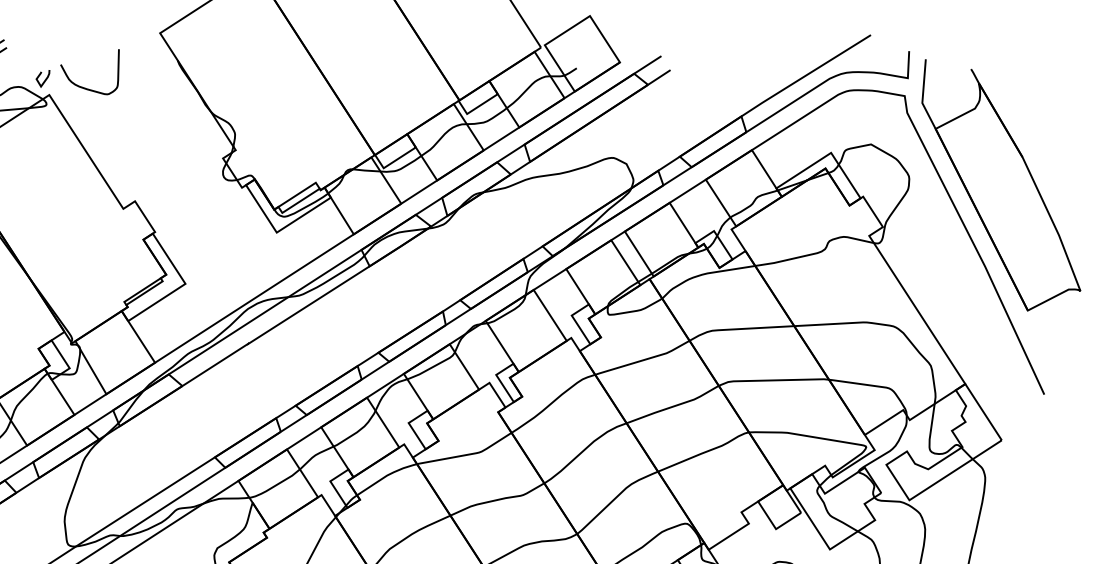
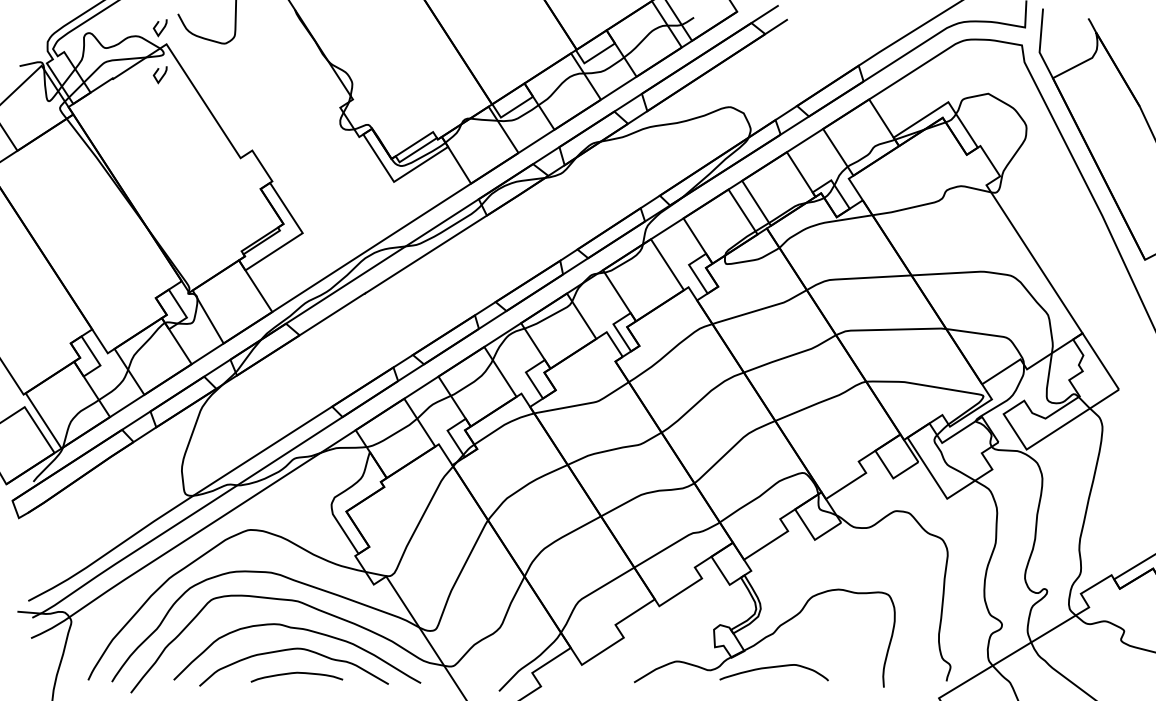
curve: (44, 127) -> (161, 76), added

